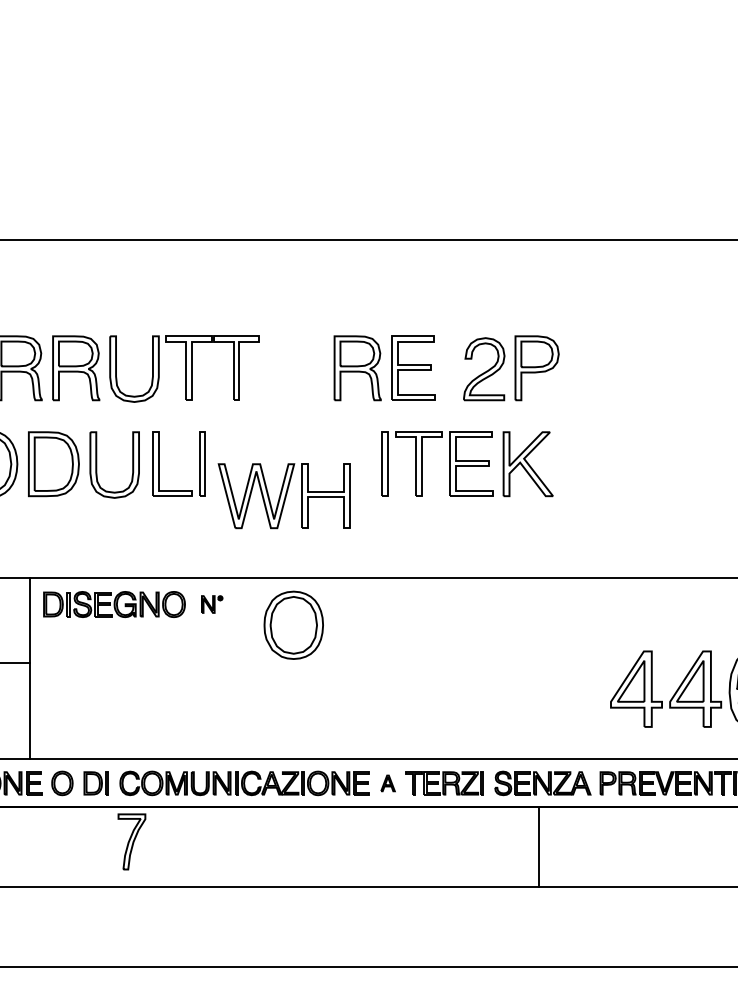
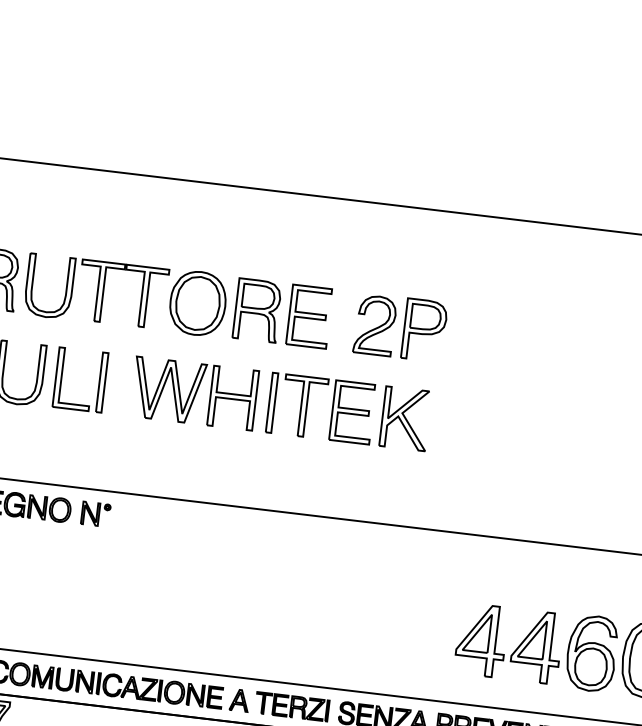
part: (283, 496) -> (193, 393), moved
part: (211, 604) -> (95, 514), size x1.43
part: (293, 624) -> (197, 302), moved
part: (387, 783) -> (239, 700), size x1.43

